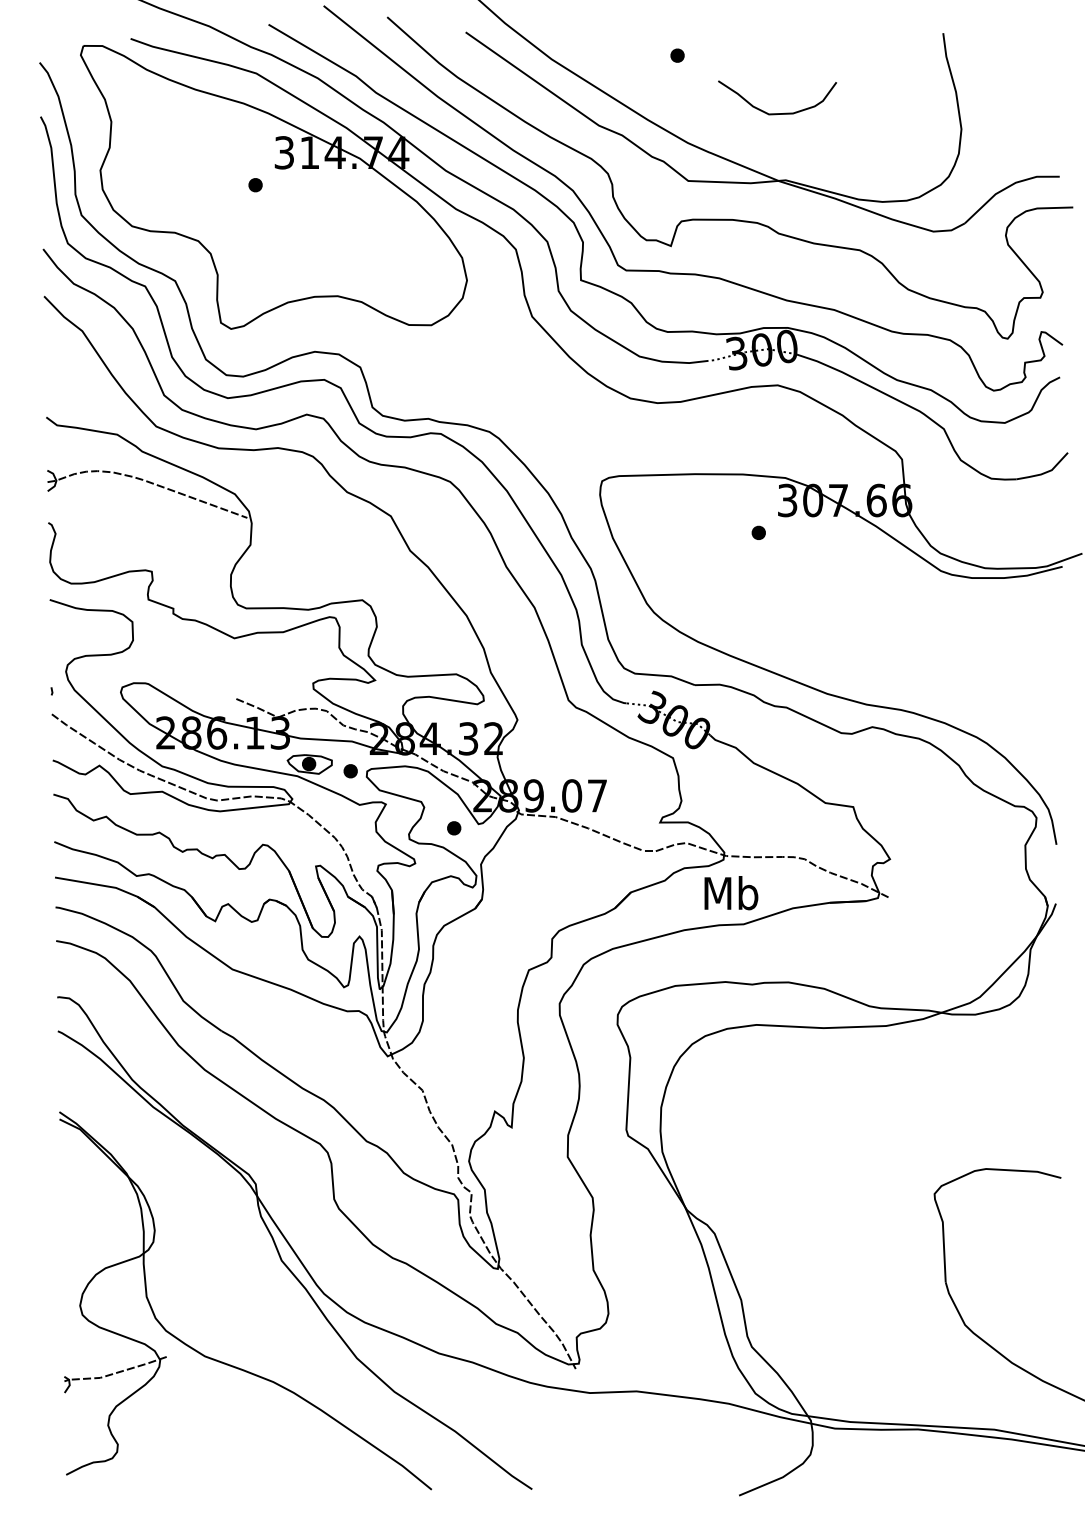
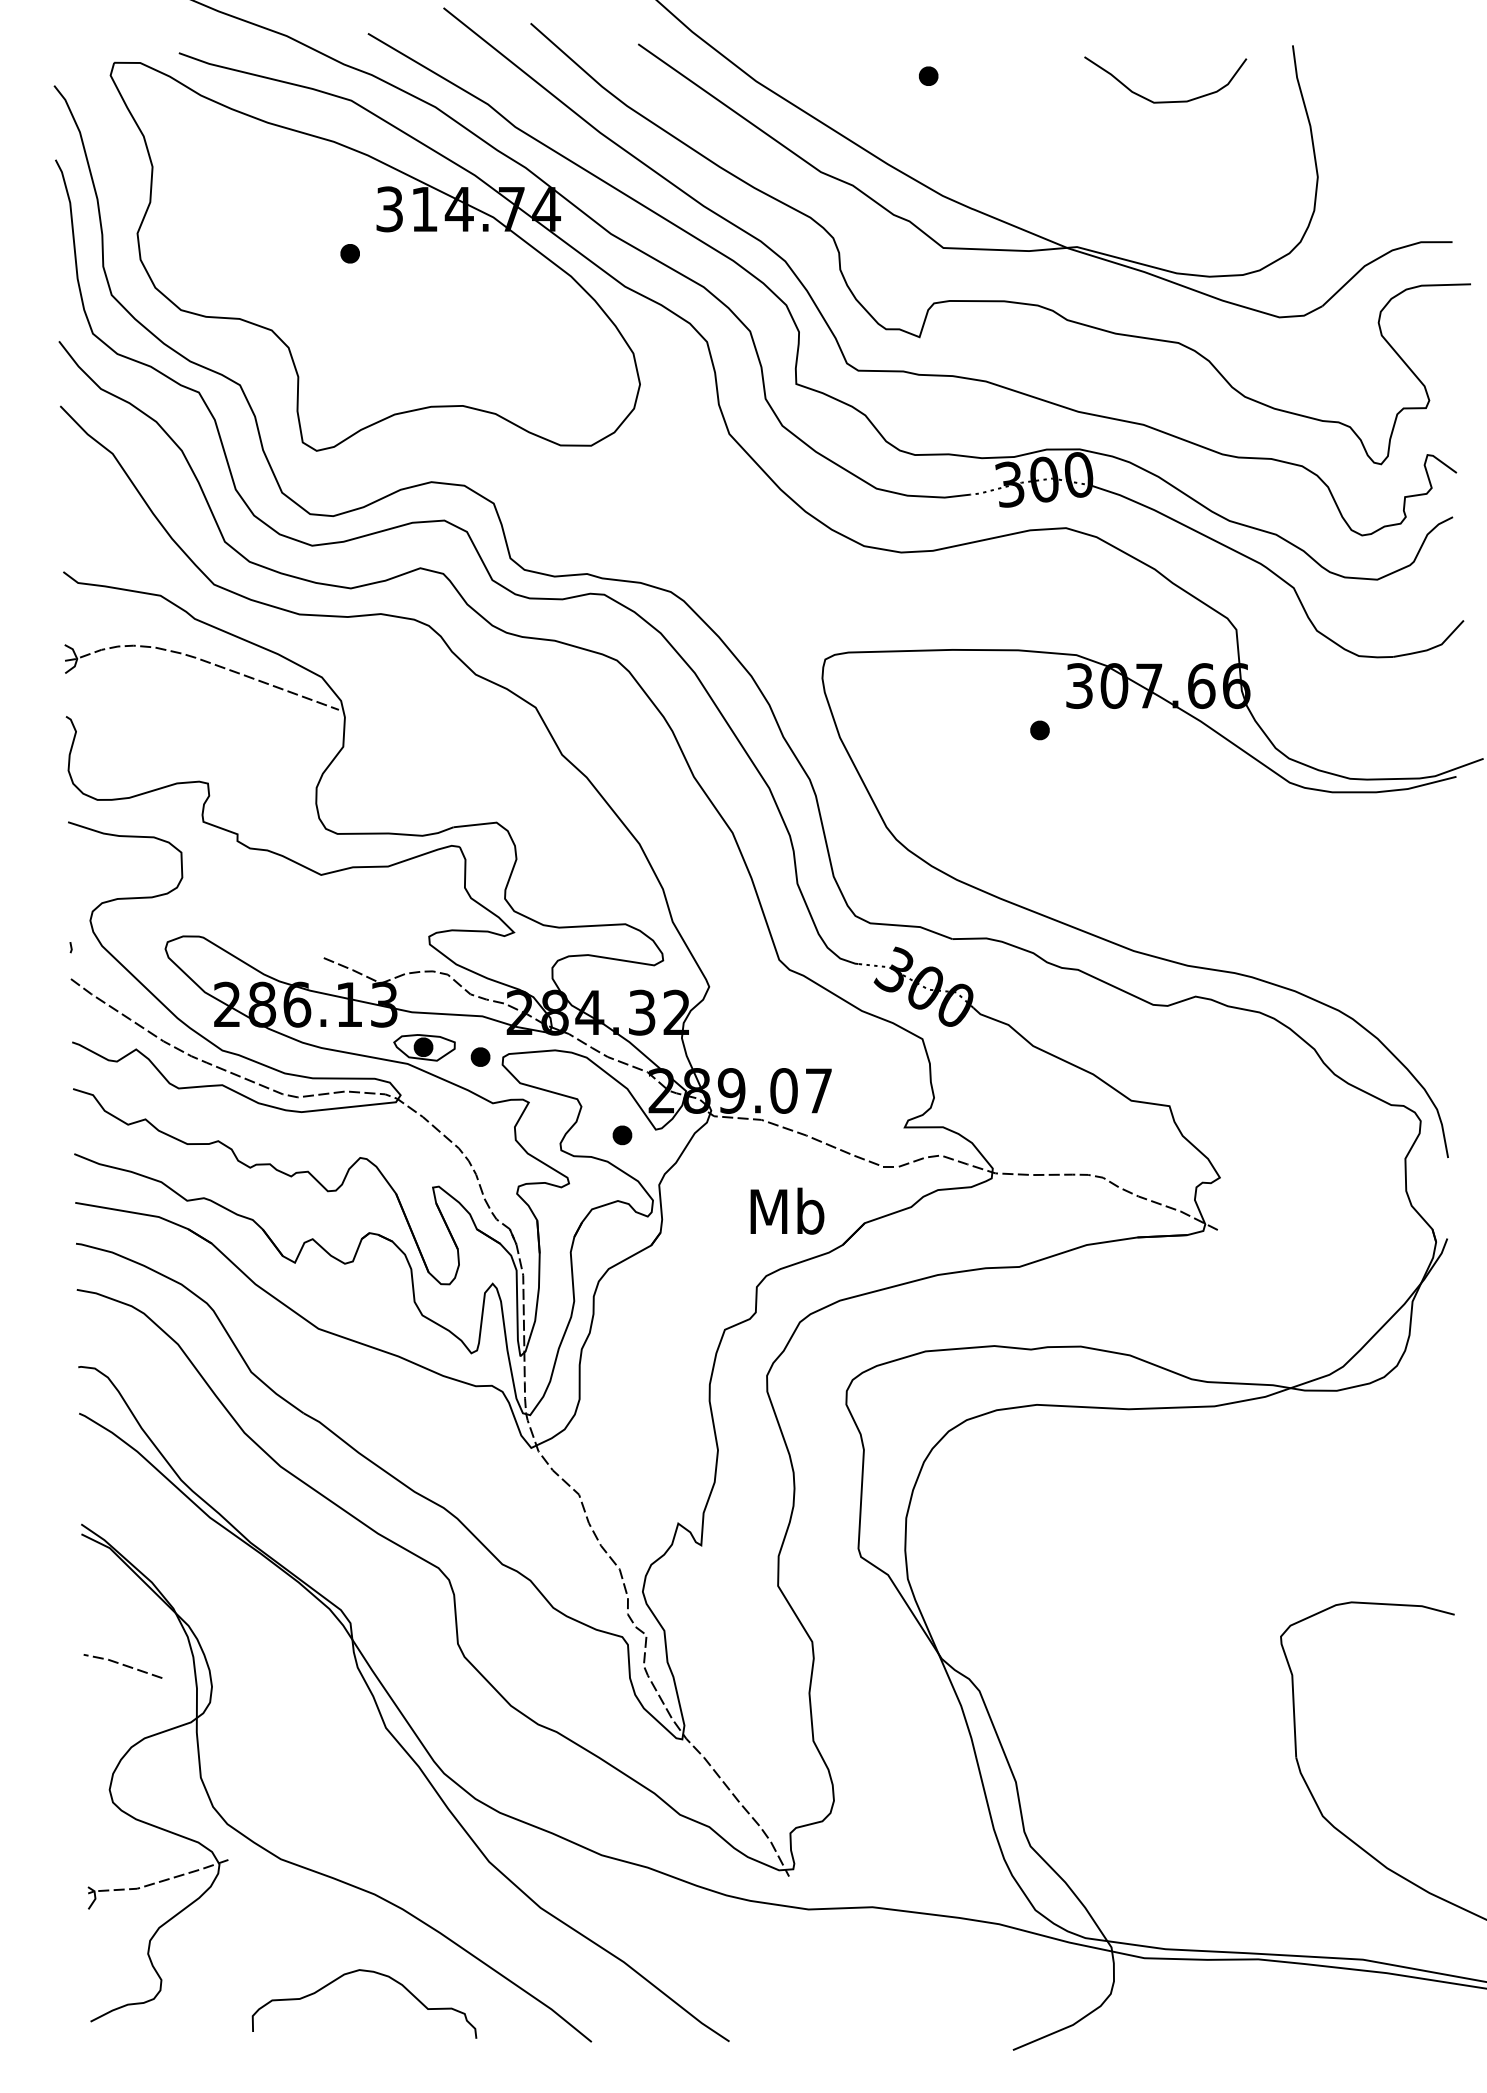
curve: (777, 113) -> (1165, 101), moved
text: (731, 892) -> (787, 1210), moved
line: (89, 1215) -> (122, 1665), added
curve: (268, 1439) -> (368, 1972), added

